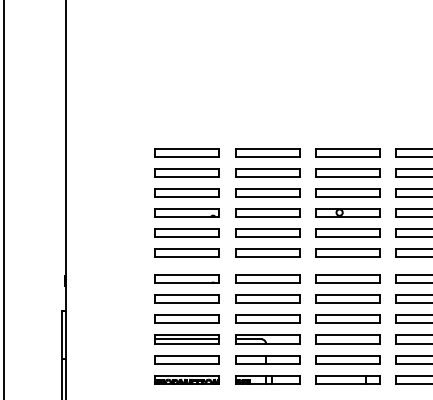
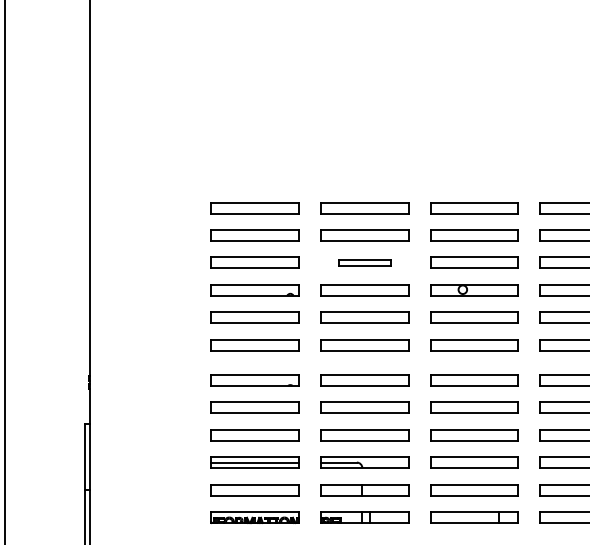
part: (267, 192) -> (364, 262), size x0.6

